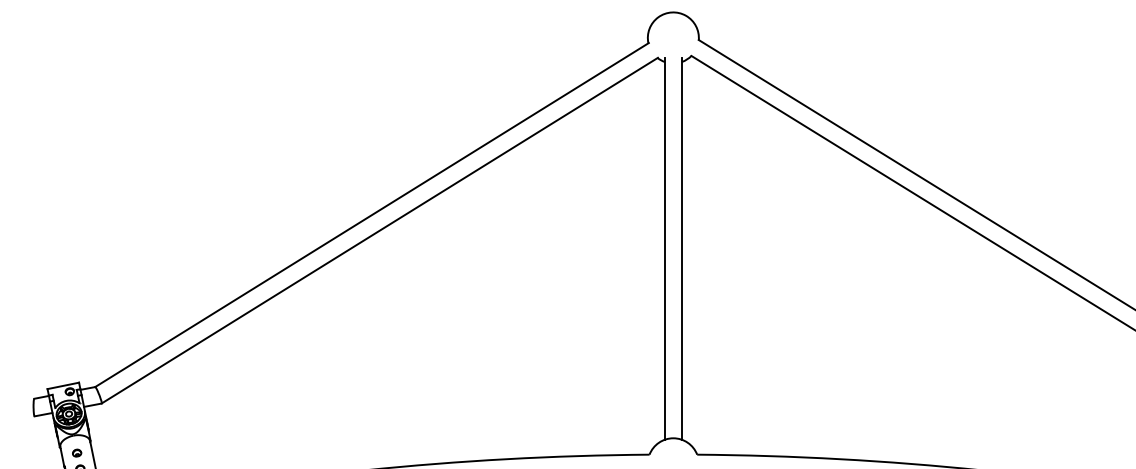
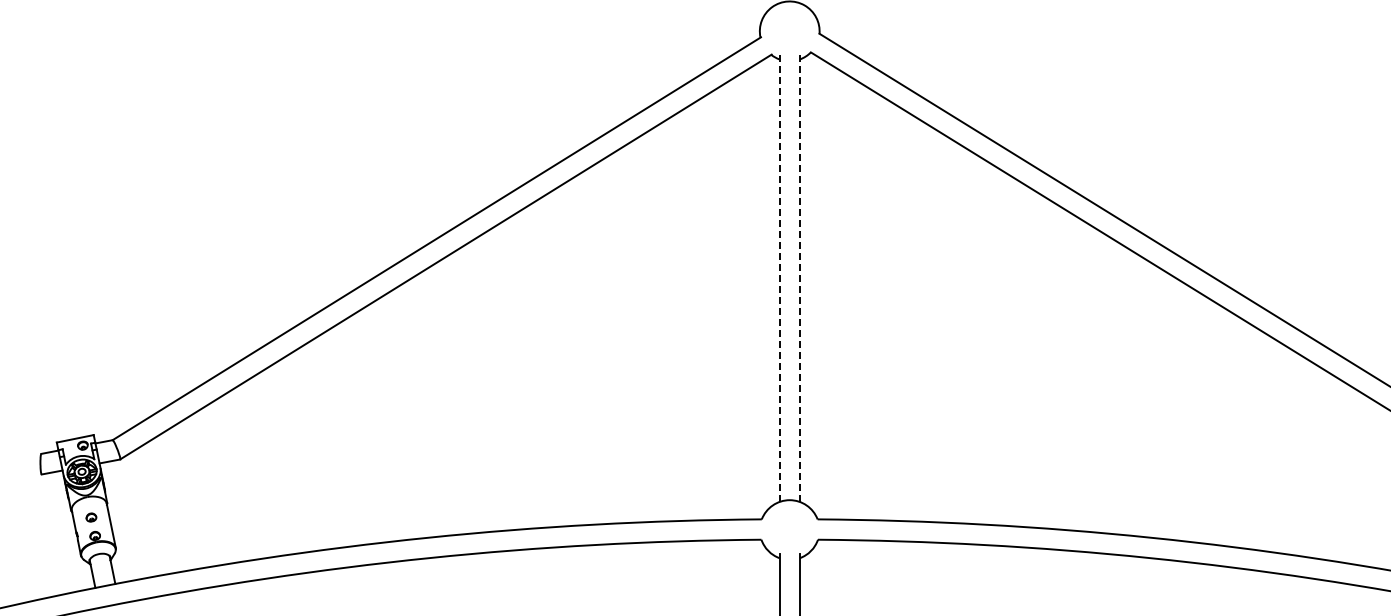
line: (681, 248) -> (799, 278), solid -> dashed
line: (664, 249) -> (779, 279), solid -> dashed

